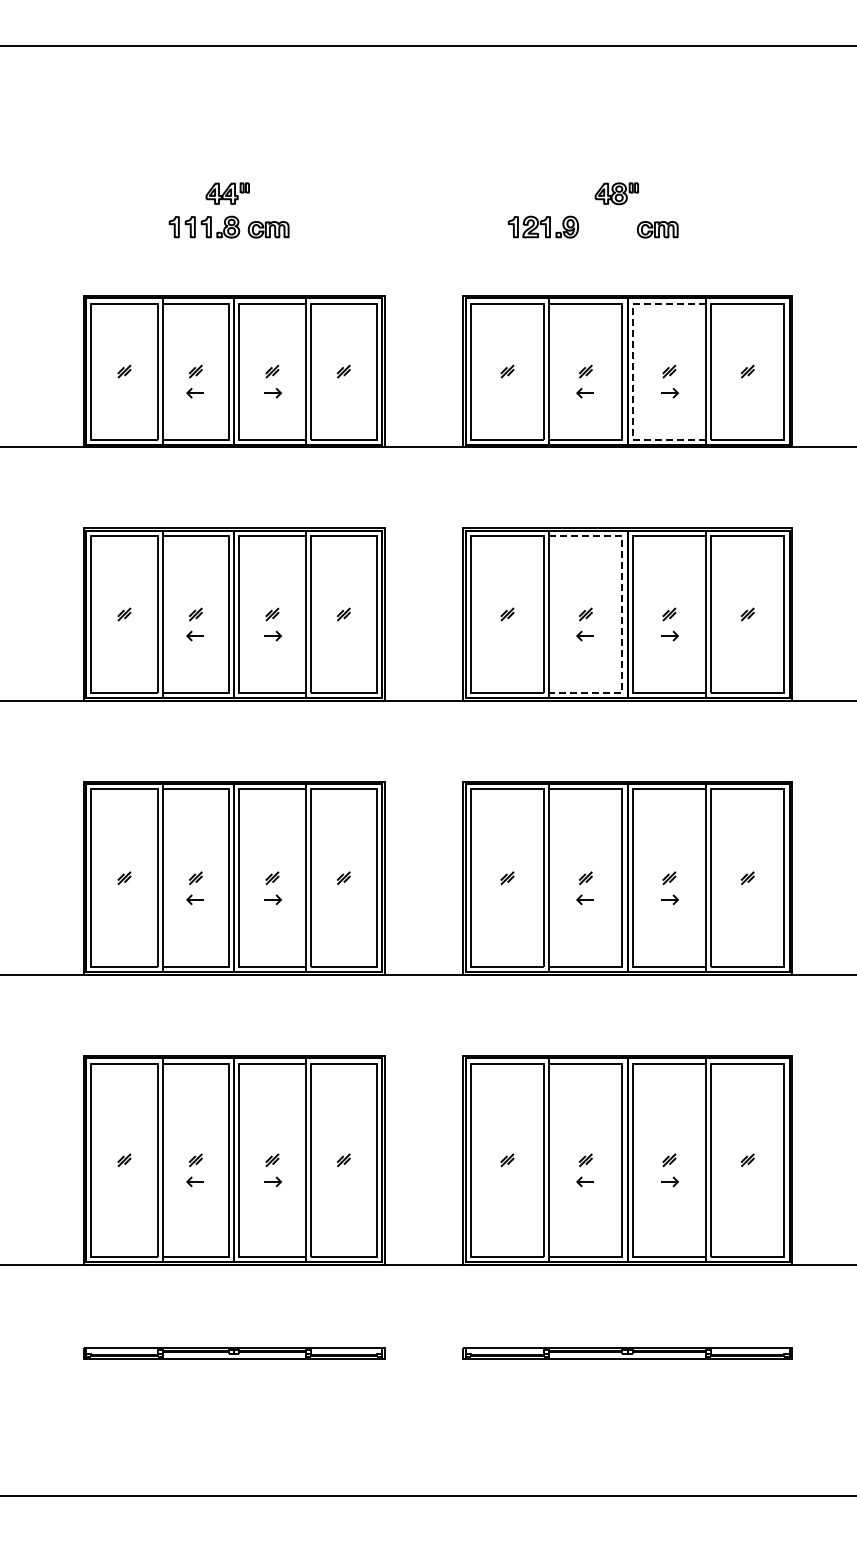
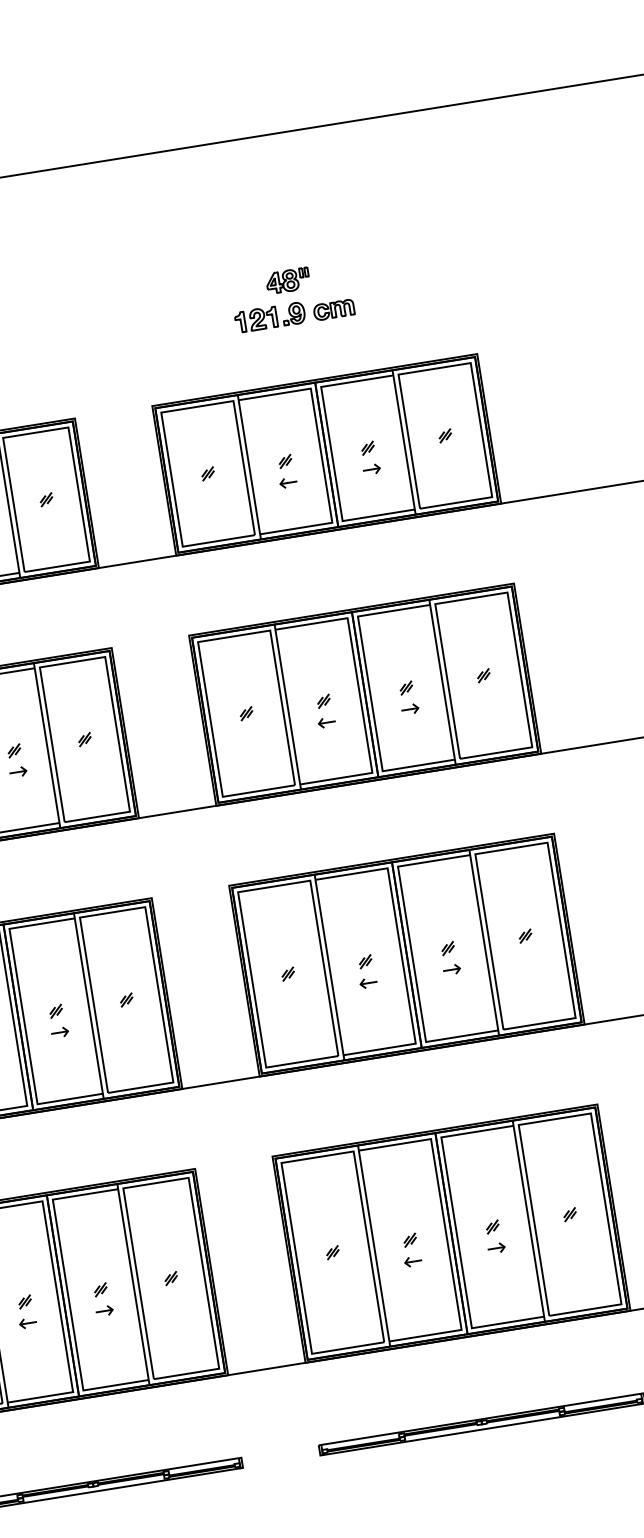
part: (542, 226) -> (269, 317), moved
line: (632, 371) -> (331, 453), dashed -> solid
line: (622, 614) -> (360, 695), dashed -> solid

